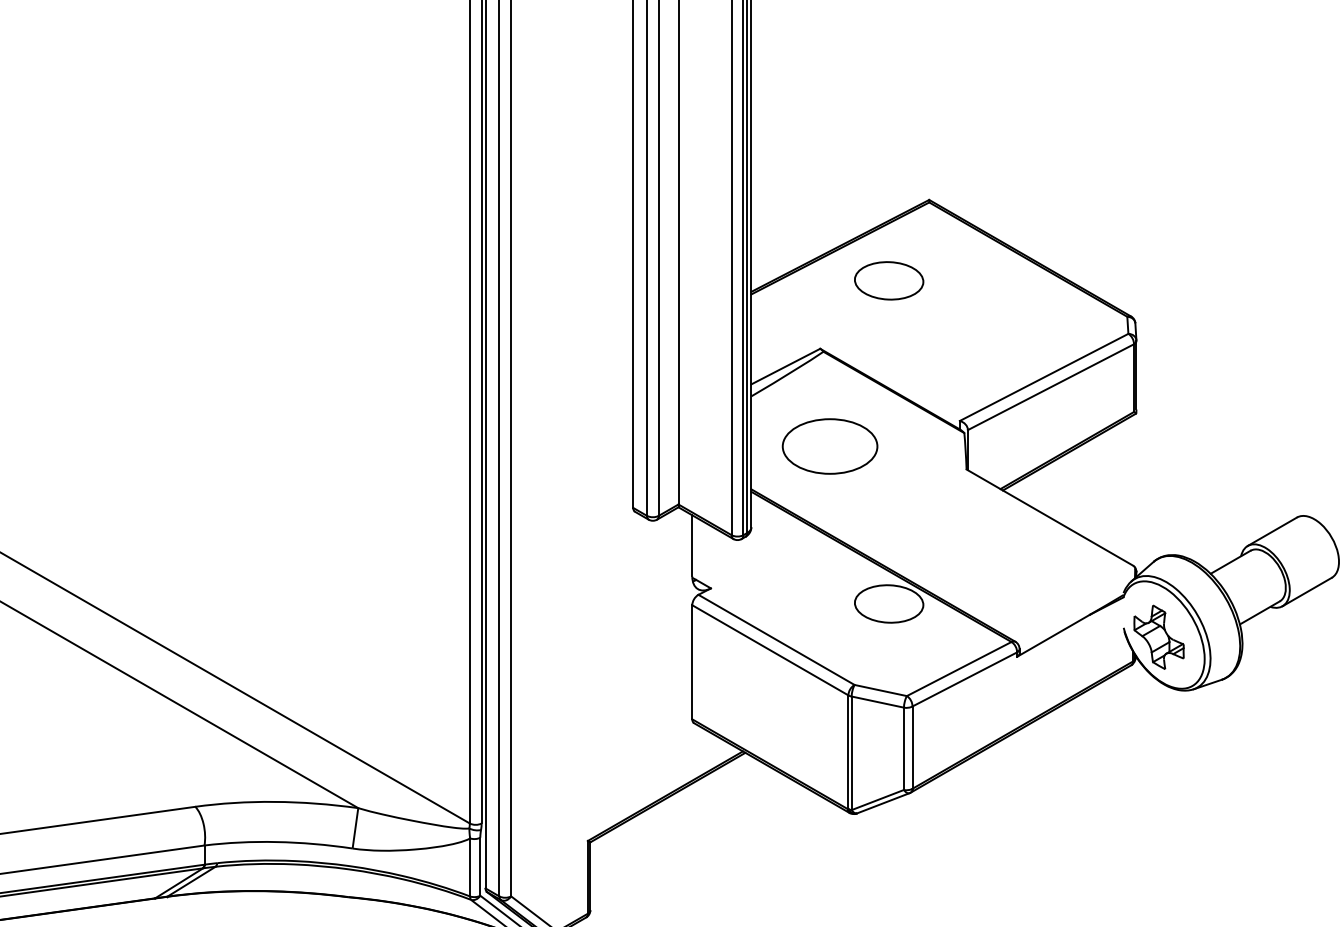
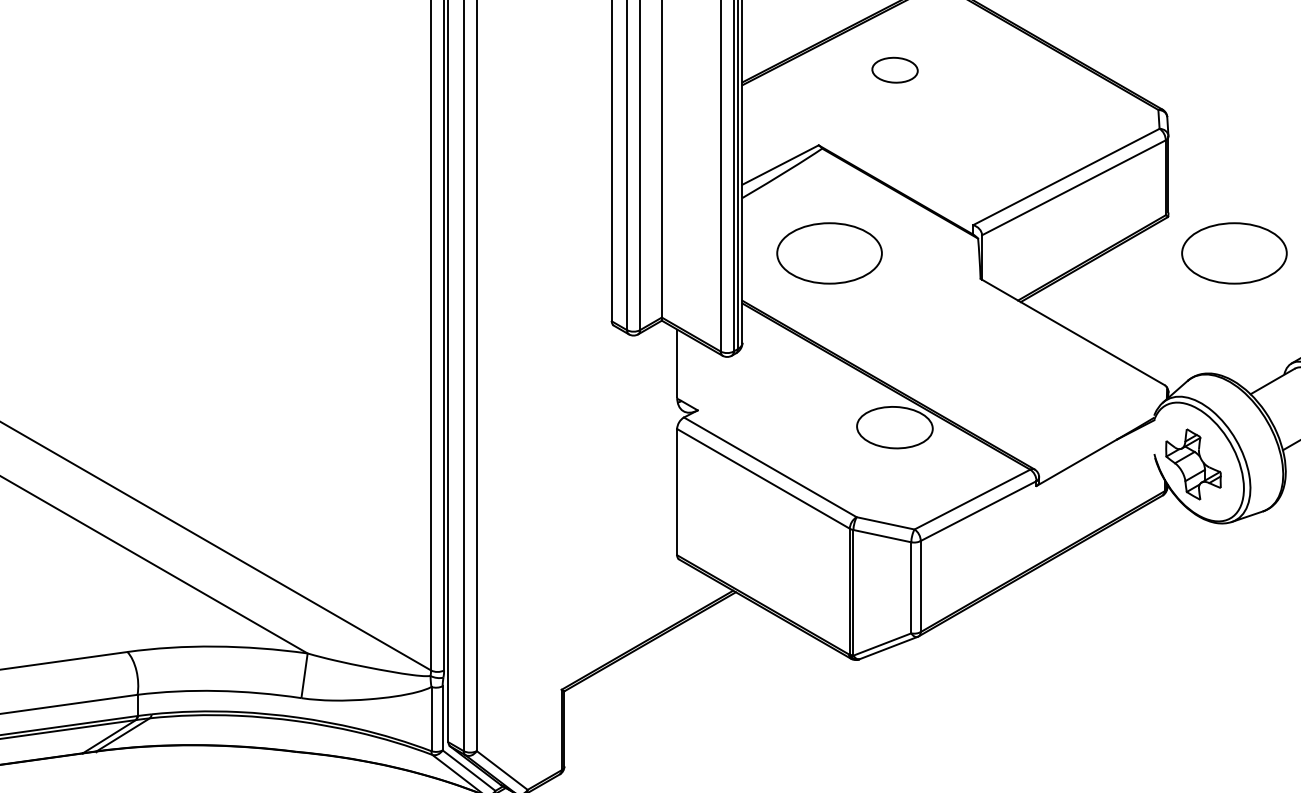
part: (889, 280) -> (895, 69), size x0.6
part: (1195, 446) -> (1233, 253), added

